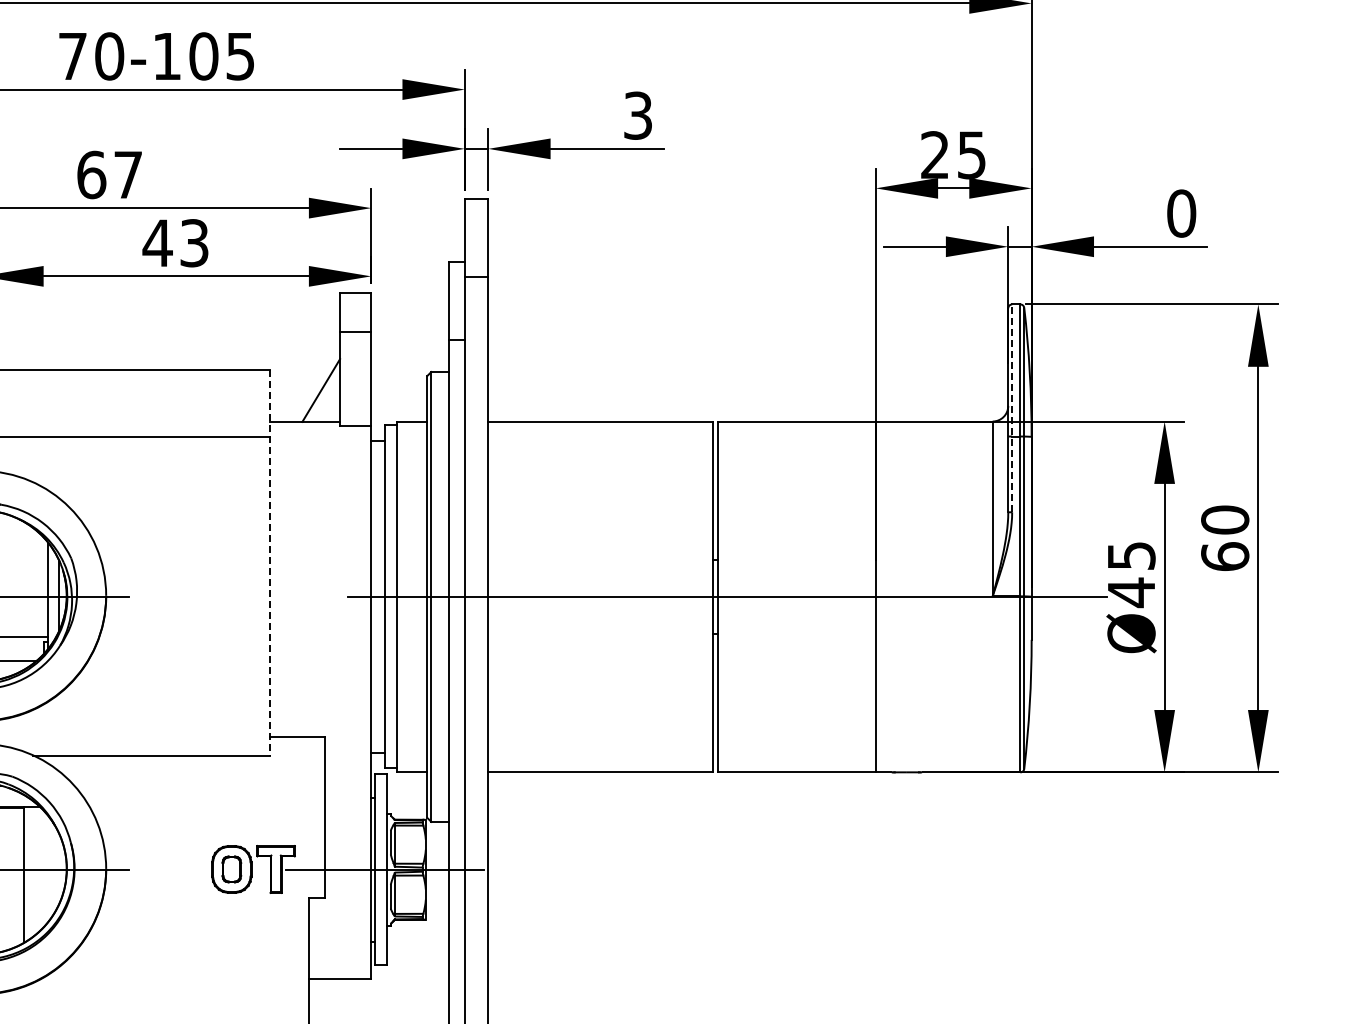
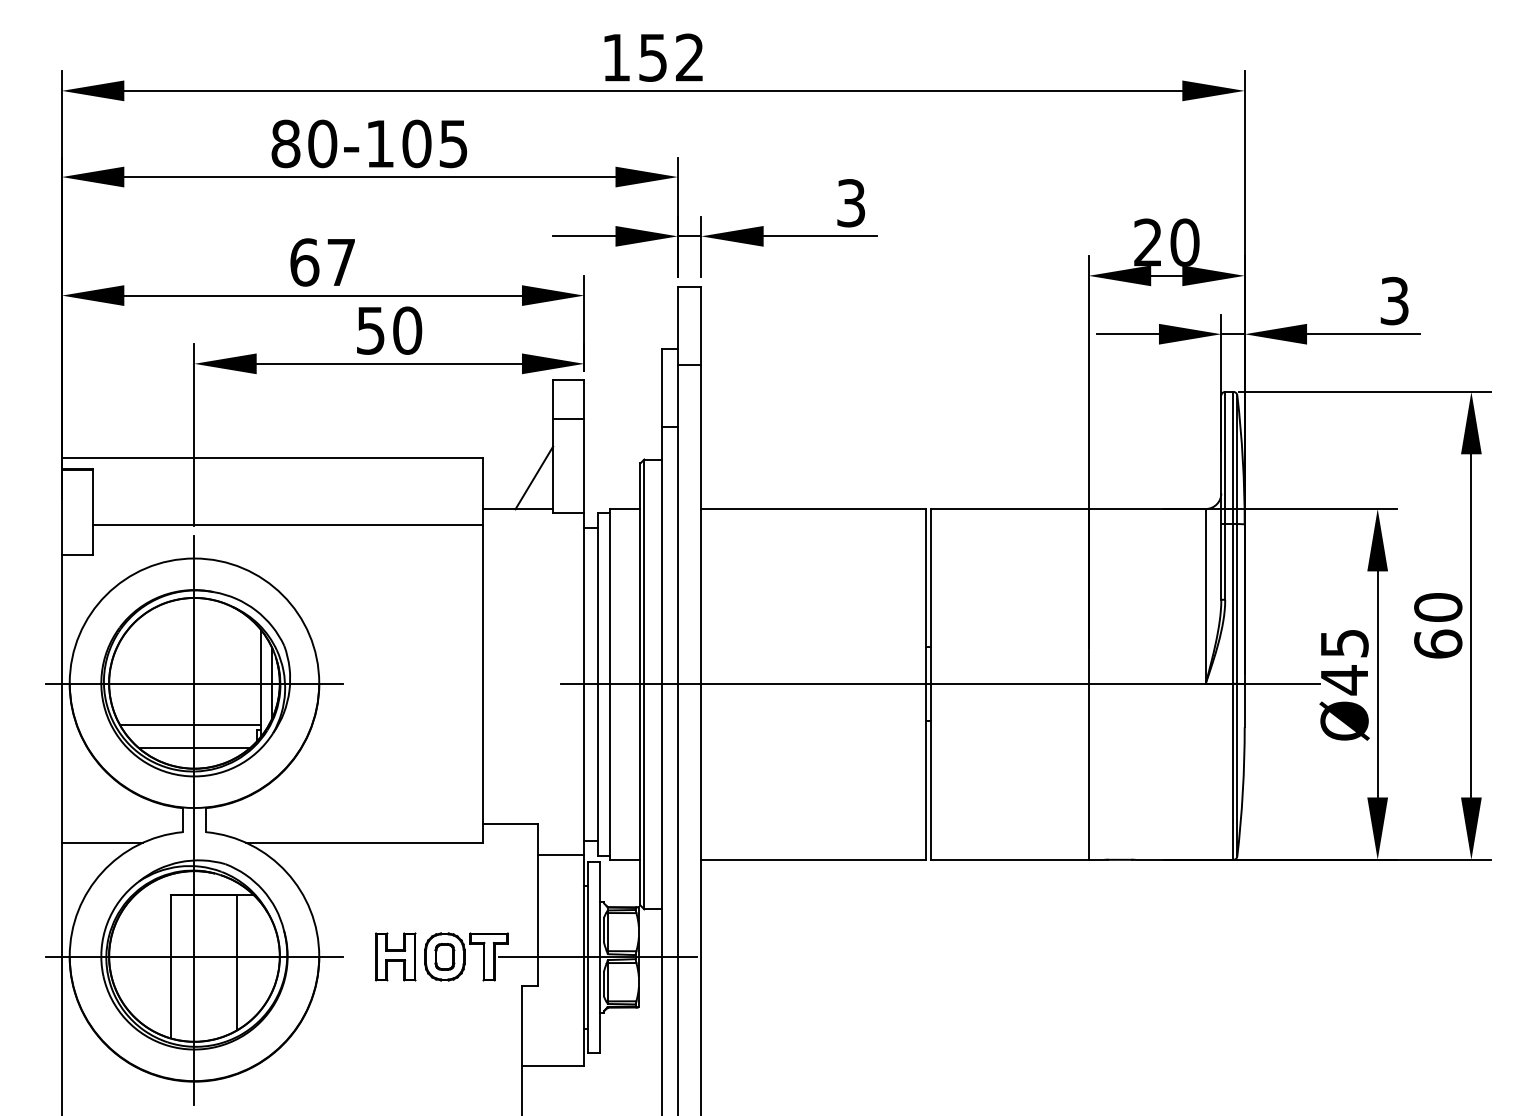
text: (72, 56) -> (285, 143), 70-105 -> 80-105
text: (971, 155) -> (1184, 242), 25 -> 20
text: (1181, 214) -> (1394, 301), 0 -> 3
text: (175, 243) -> (388, 330), 43 -> 50
line: (1012, 408) -> (1225, 495), dashed -> solid
line: (269, 563) -> (482, 650), dashed -> solid
line: (347, 768) -> (560, 855), added
part: (182, 869) -> (395, 956), added

